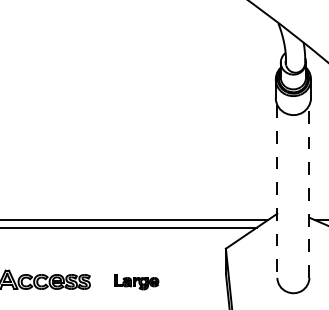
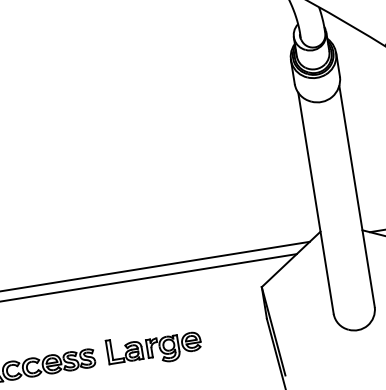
line: (309, 191) -> (357, 196), dashed -> solid
line: (277, 192) -> (316, 204), dashed -> solid
part: (136, 282) -> (154, 348), size x1.67

